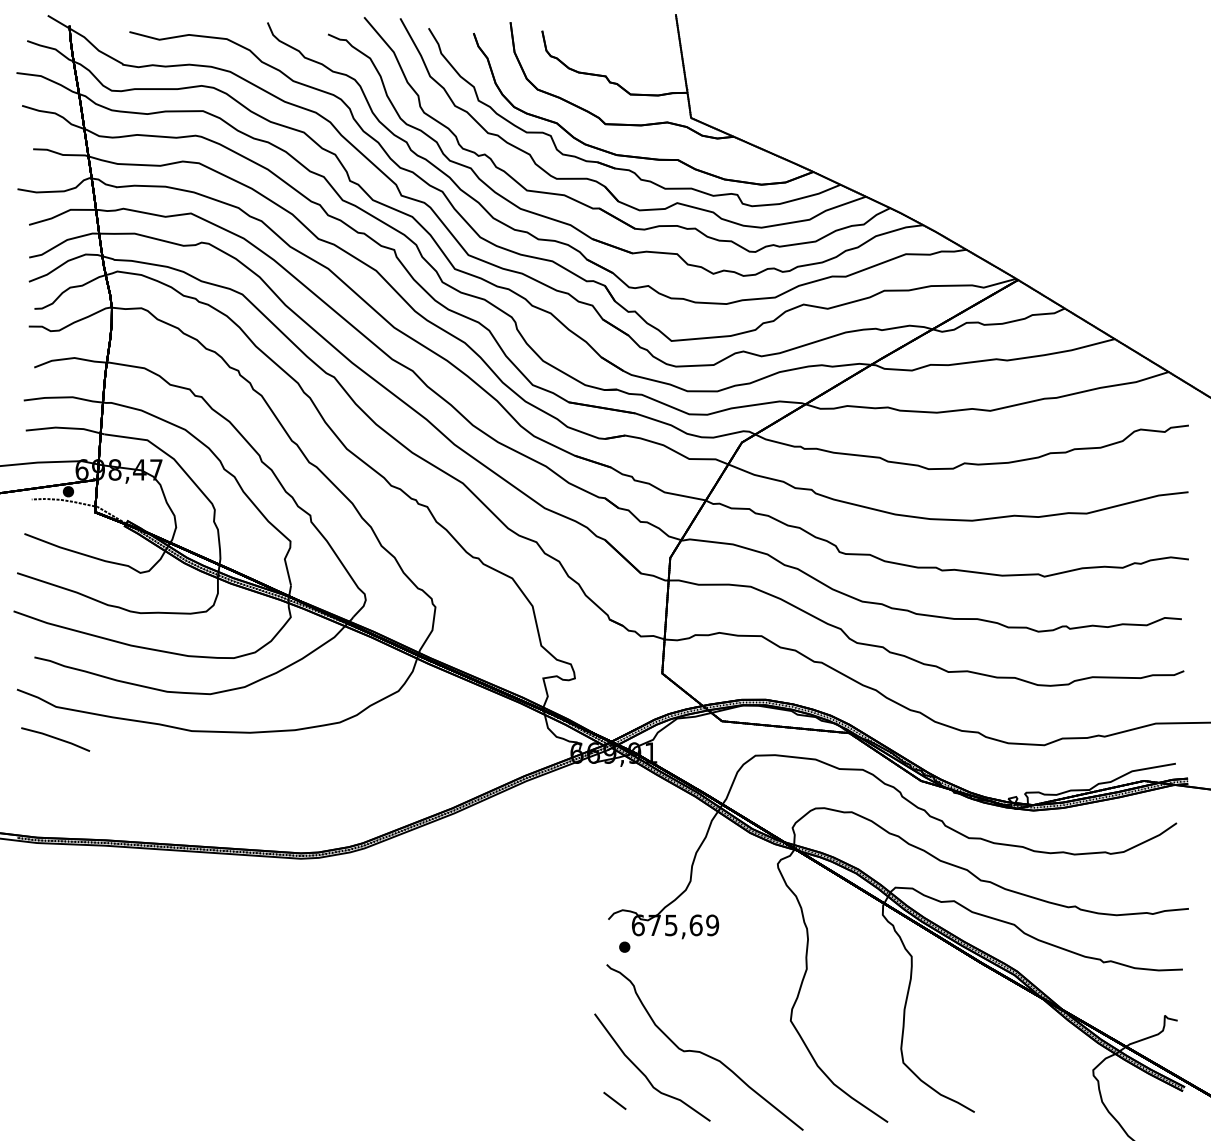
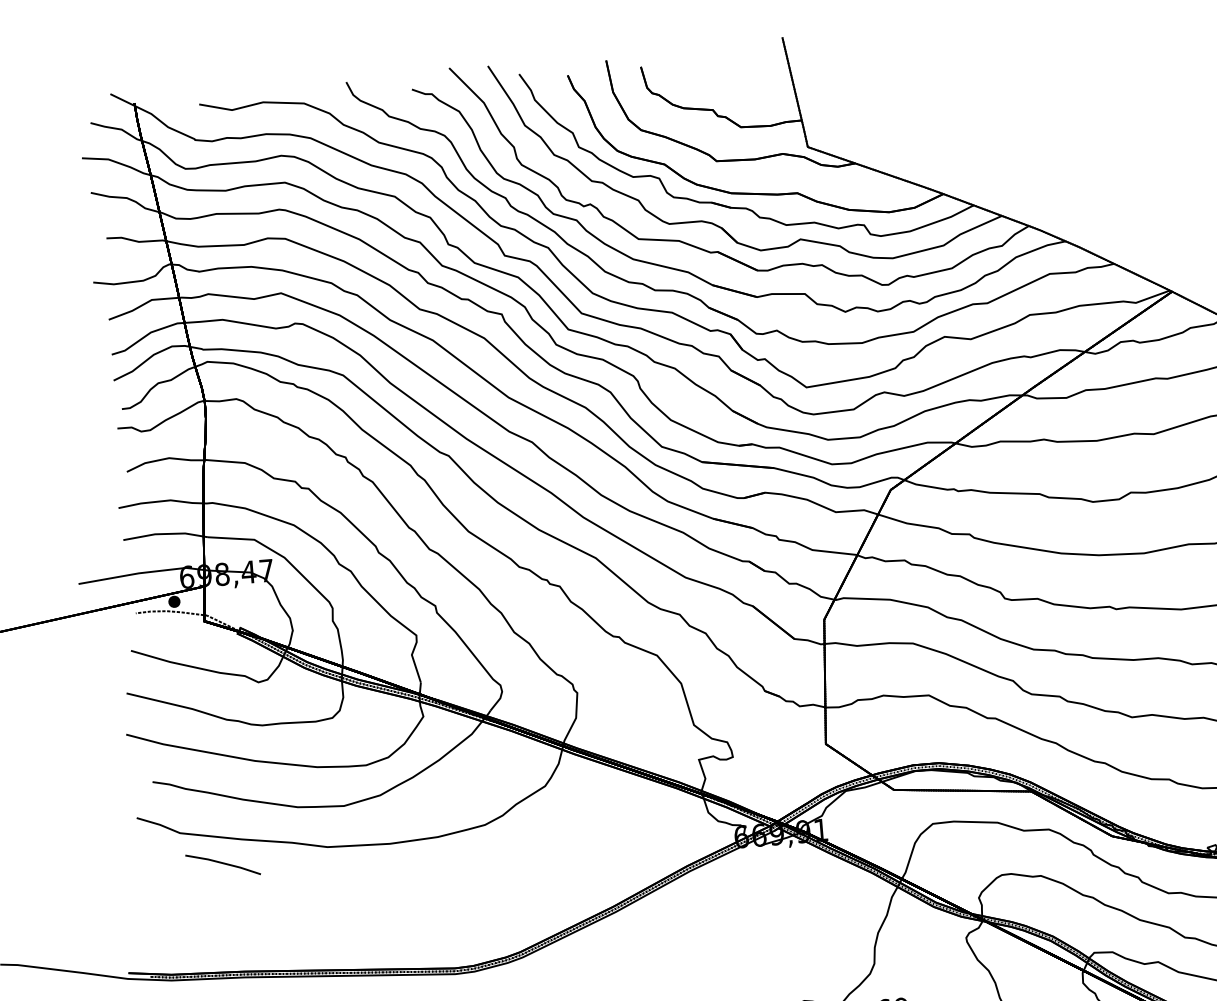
line: (55, 738) -> (222, 863), moved

